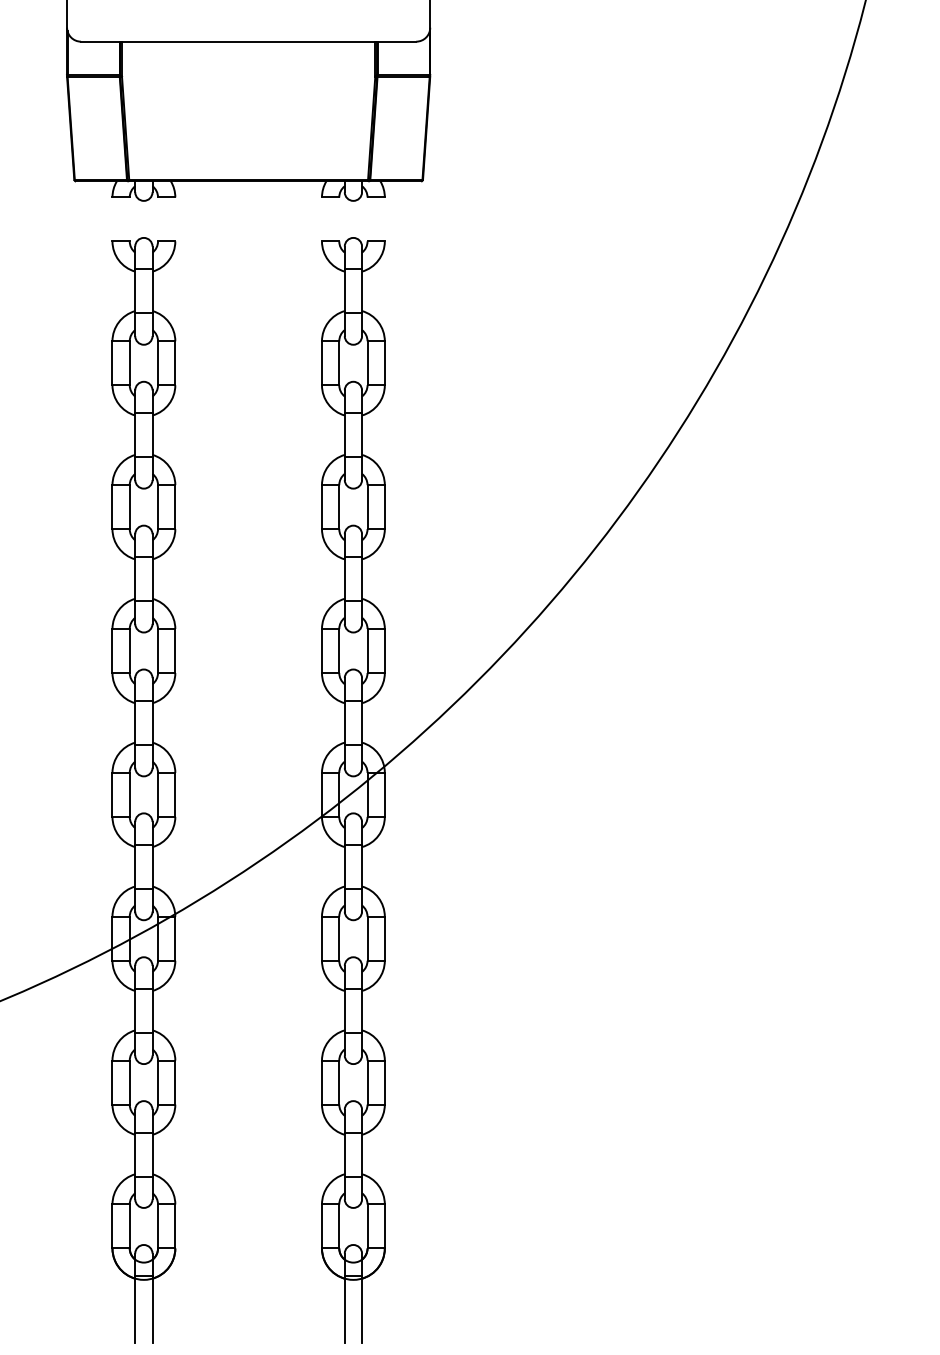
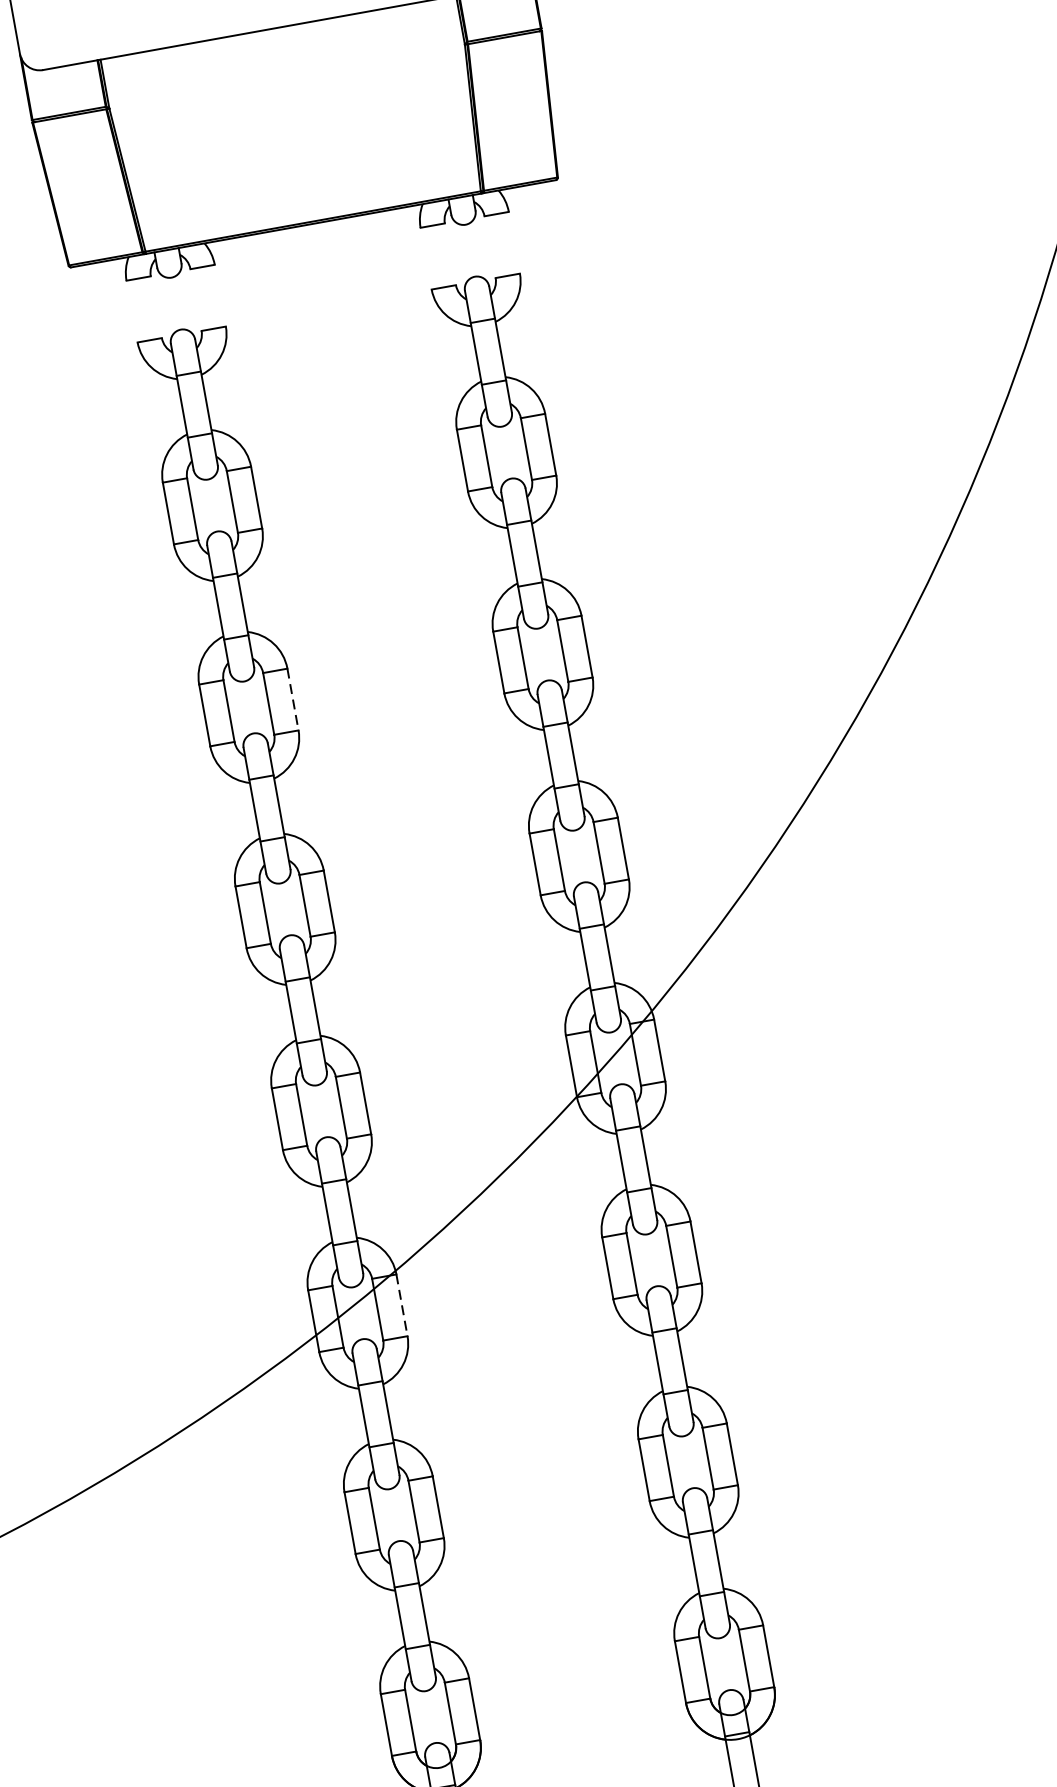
line: (175, 507) -> (293, 700), solid -> dashed
line: (175, 938) -> (402, 1304), solid -> dashed

